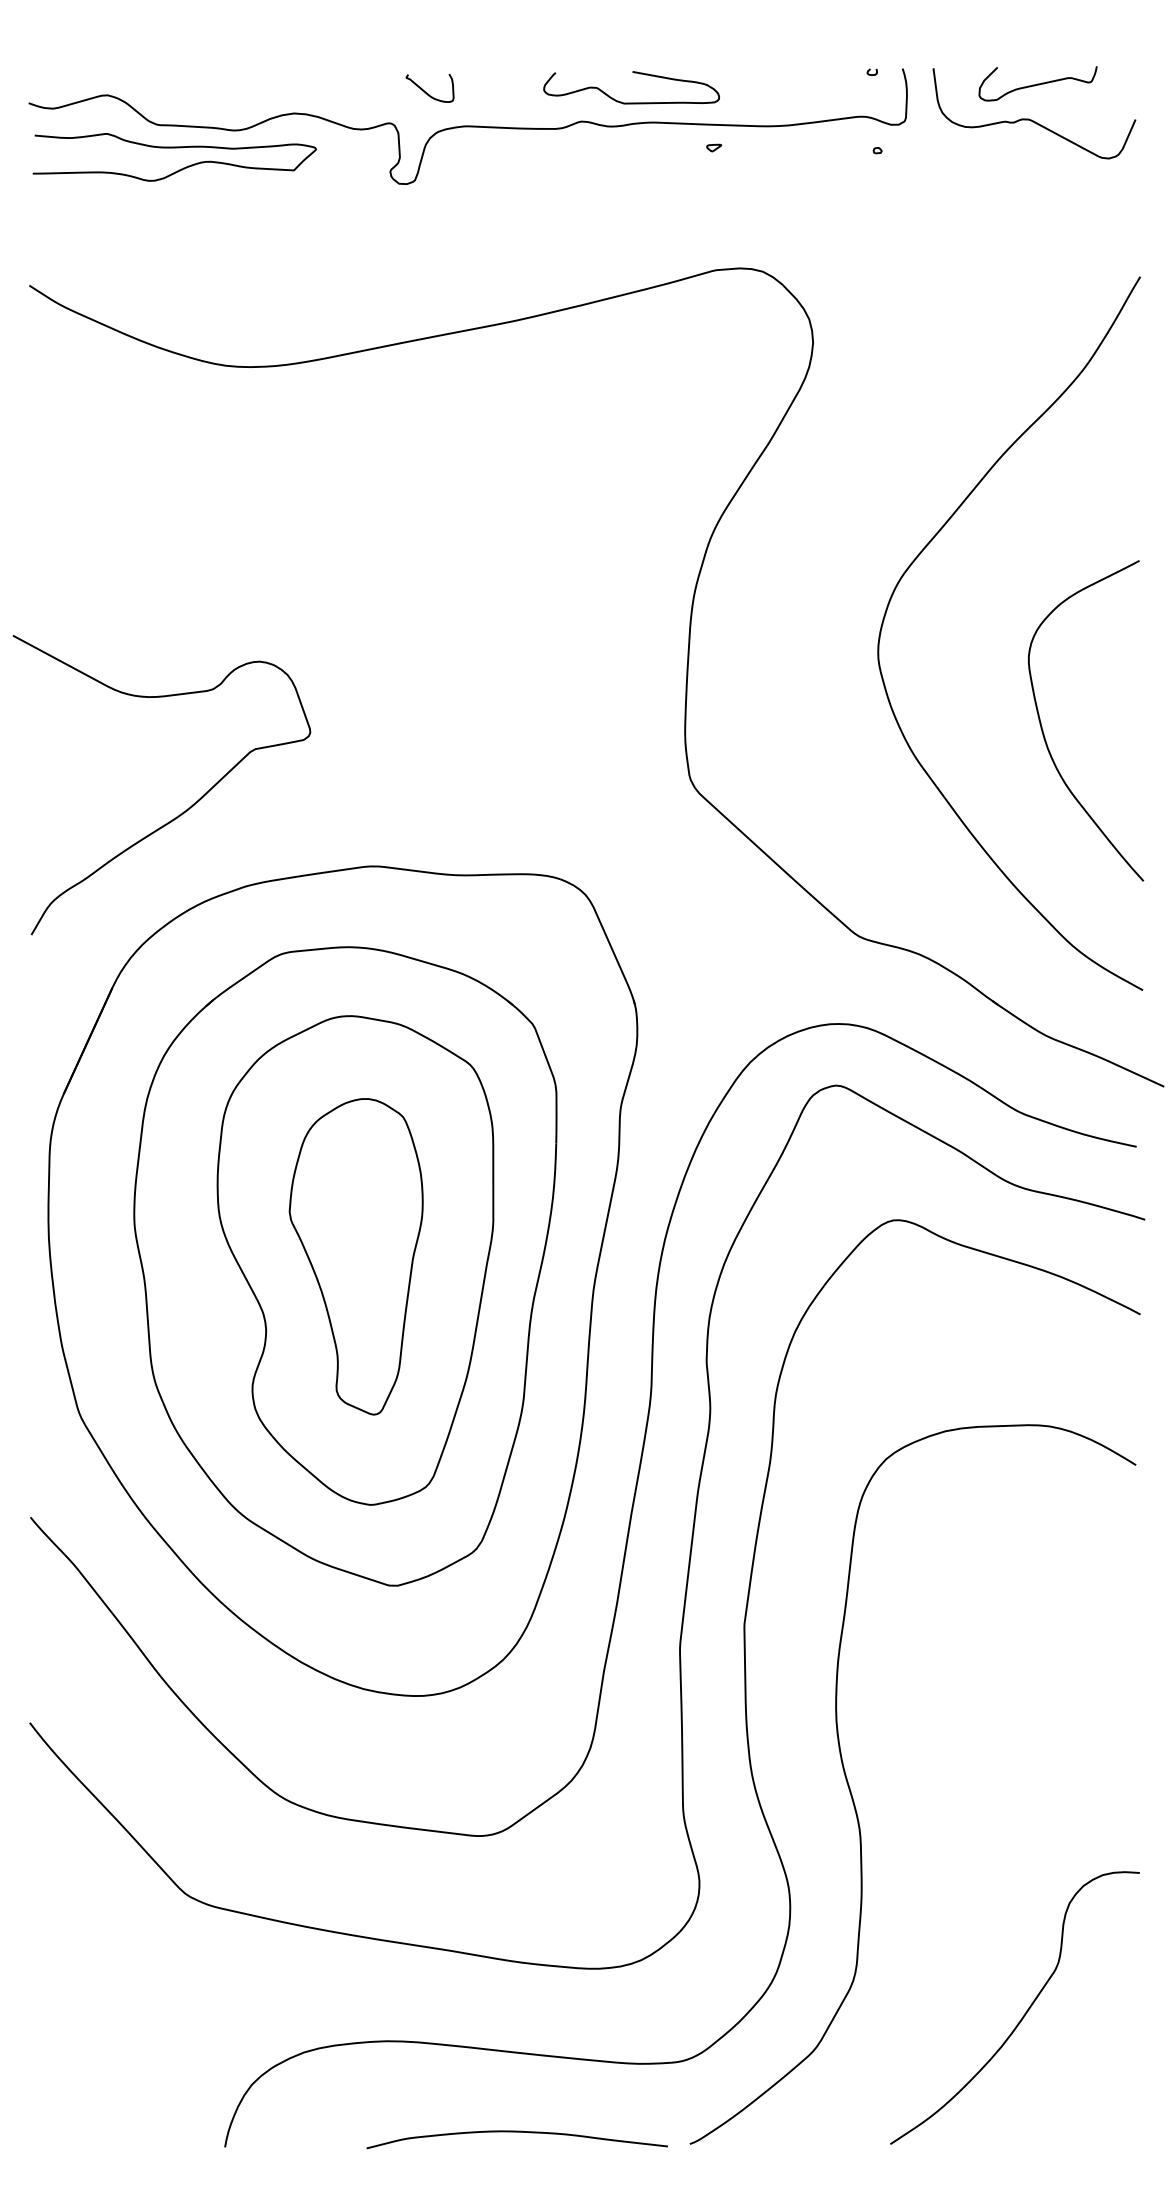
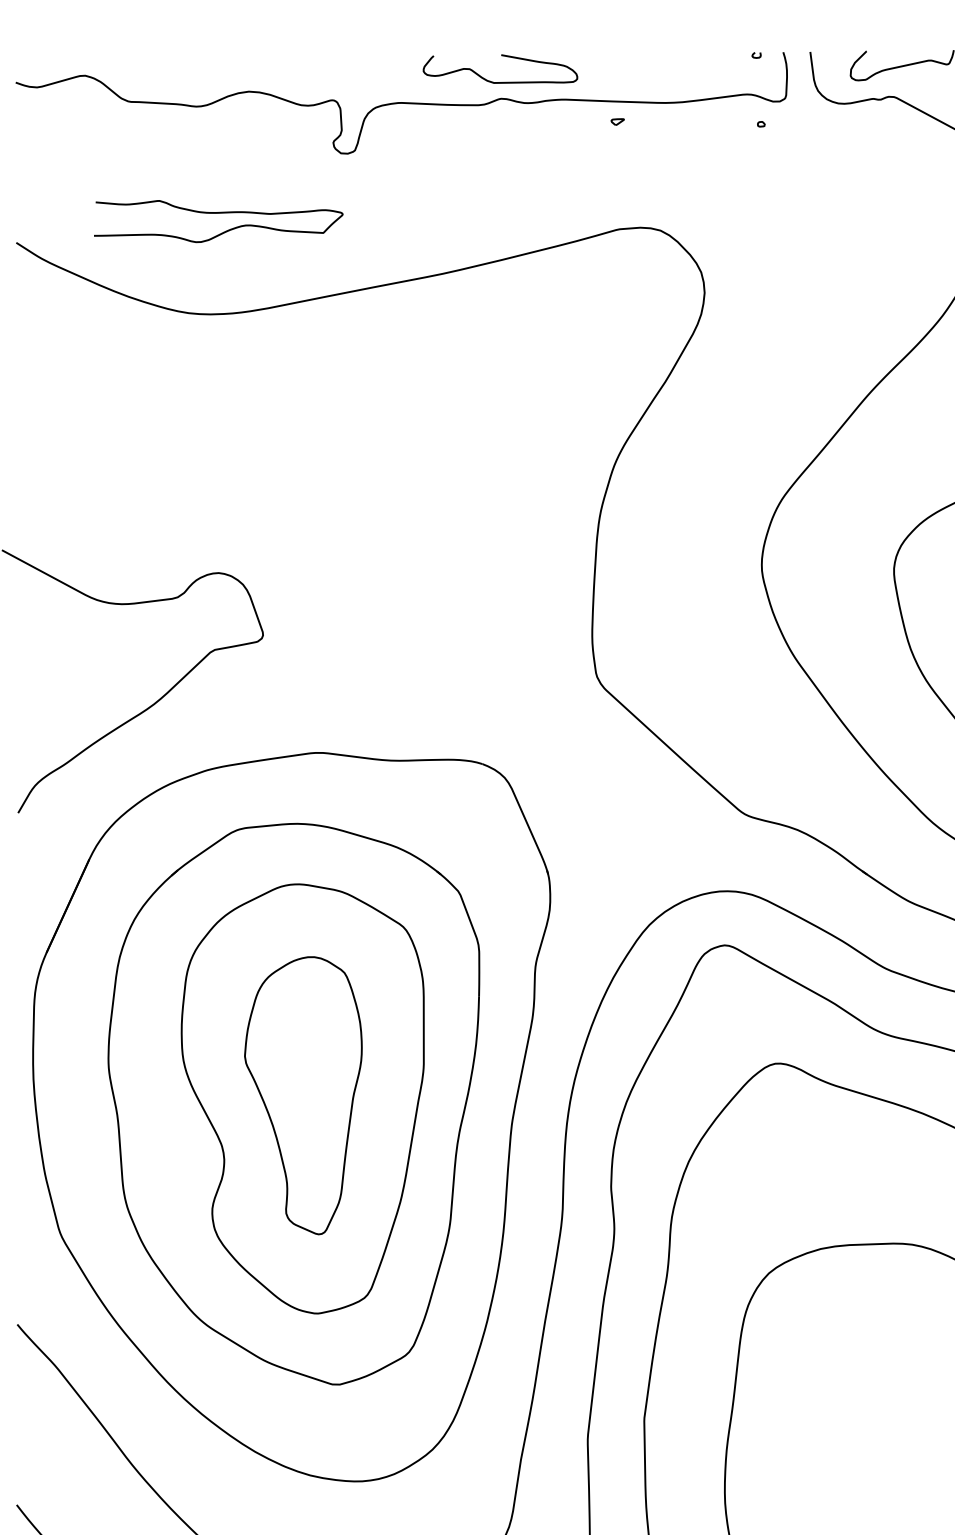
curve: (634, 73) -> (503, 56), moved
curve: (427, 92) -> (366, 73), removed
curve: (174, 148) -> (218, 213), moved

